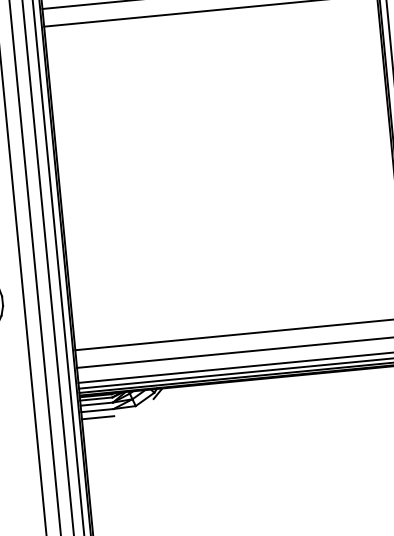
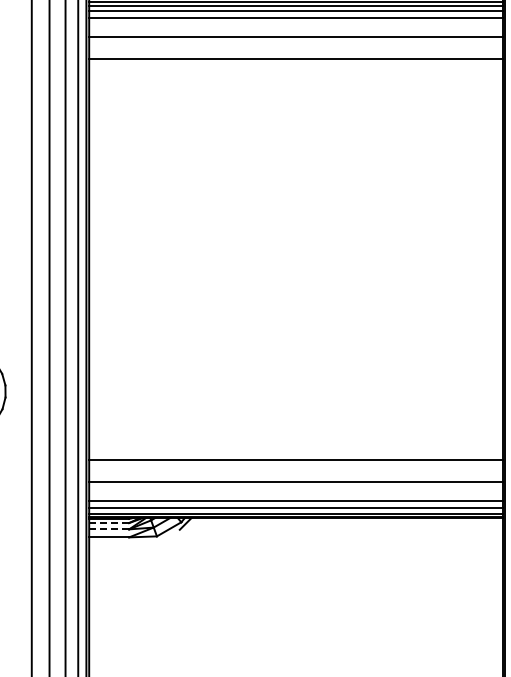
line: (96, 399) -> (109, 523), solid -> dashed
line: (97, 404) -> (109, 529), solid -> dashed
line: (98, 417) -> (109, 546), removed

